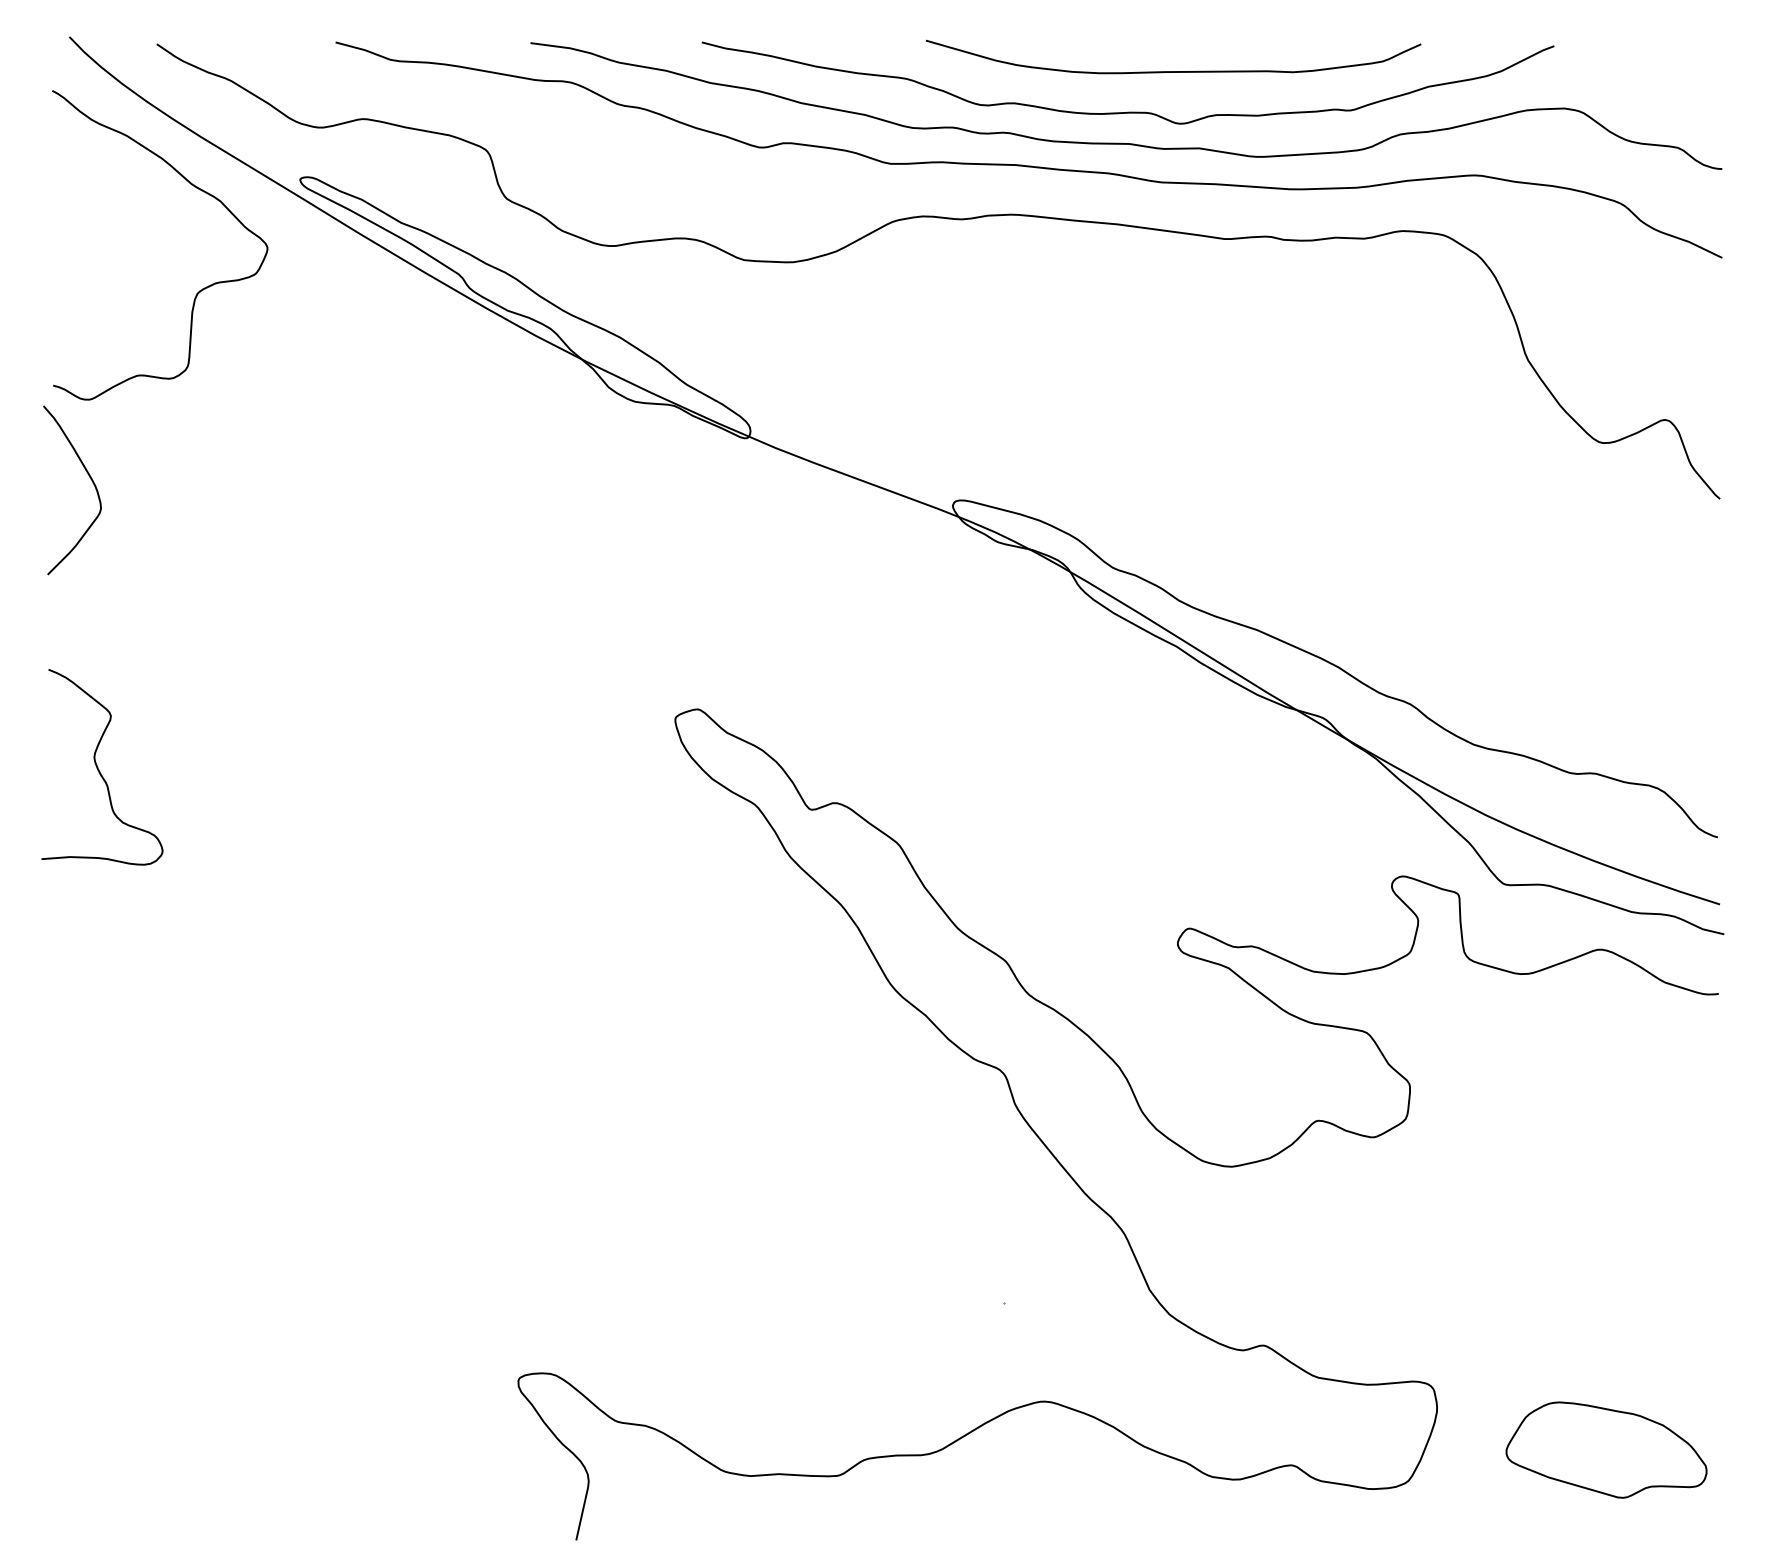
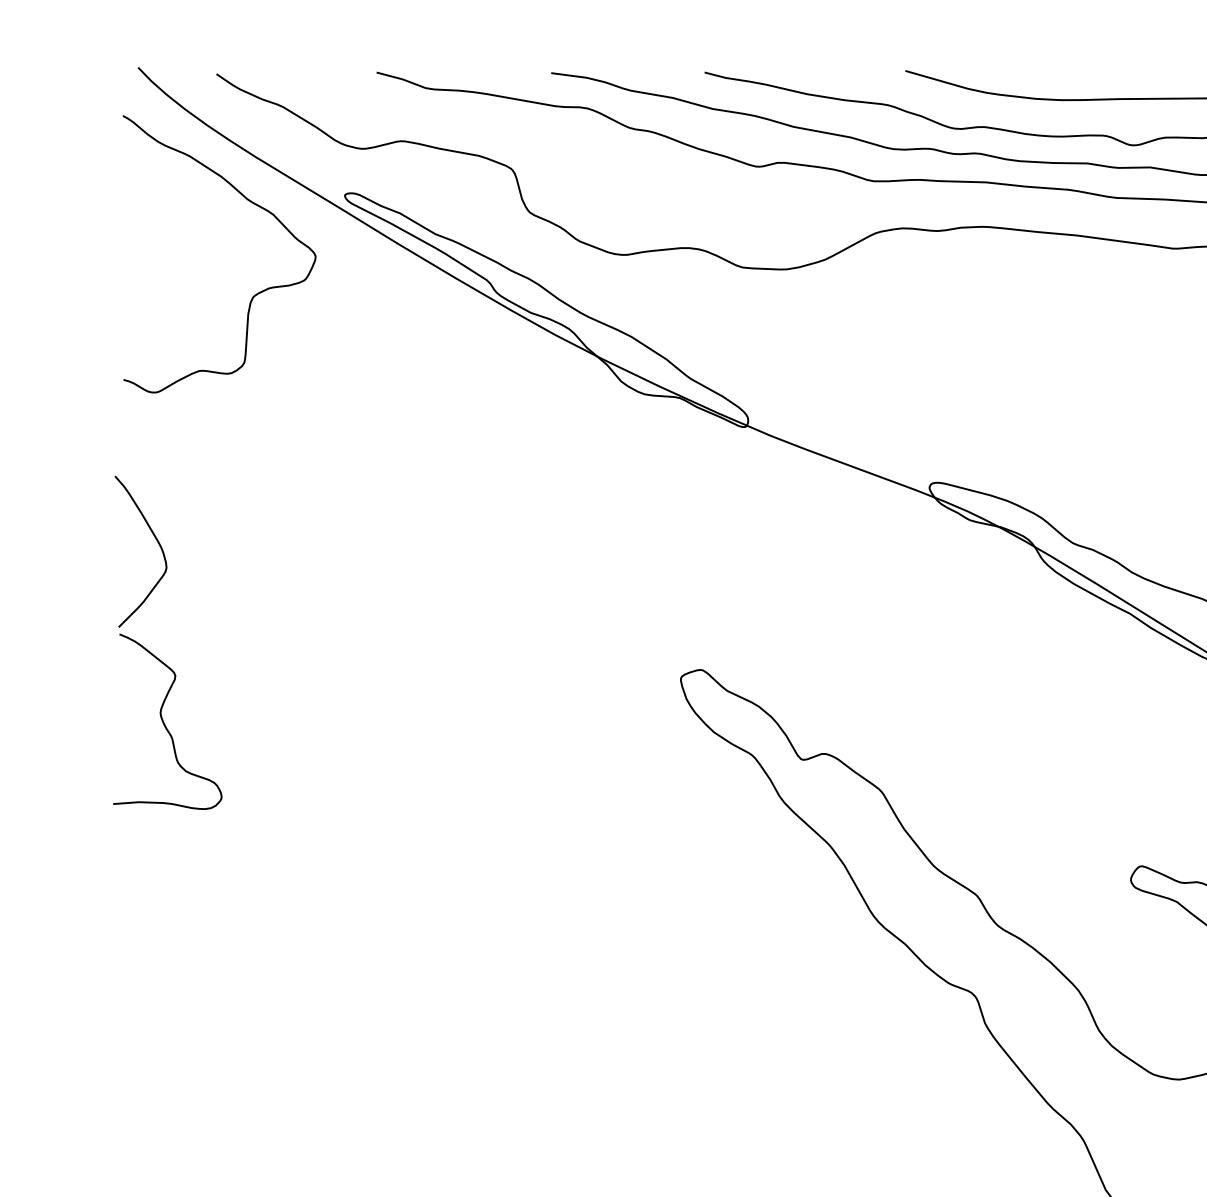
curve: (91, 481) -> (157, 543), moved

